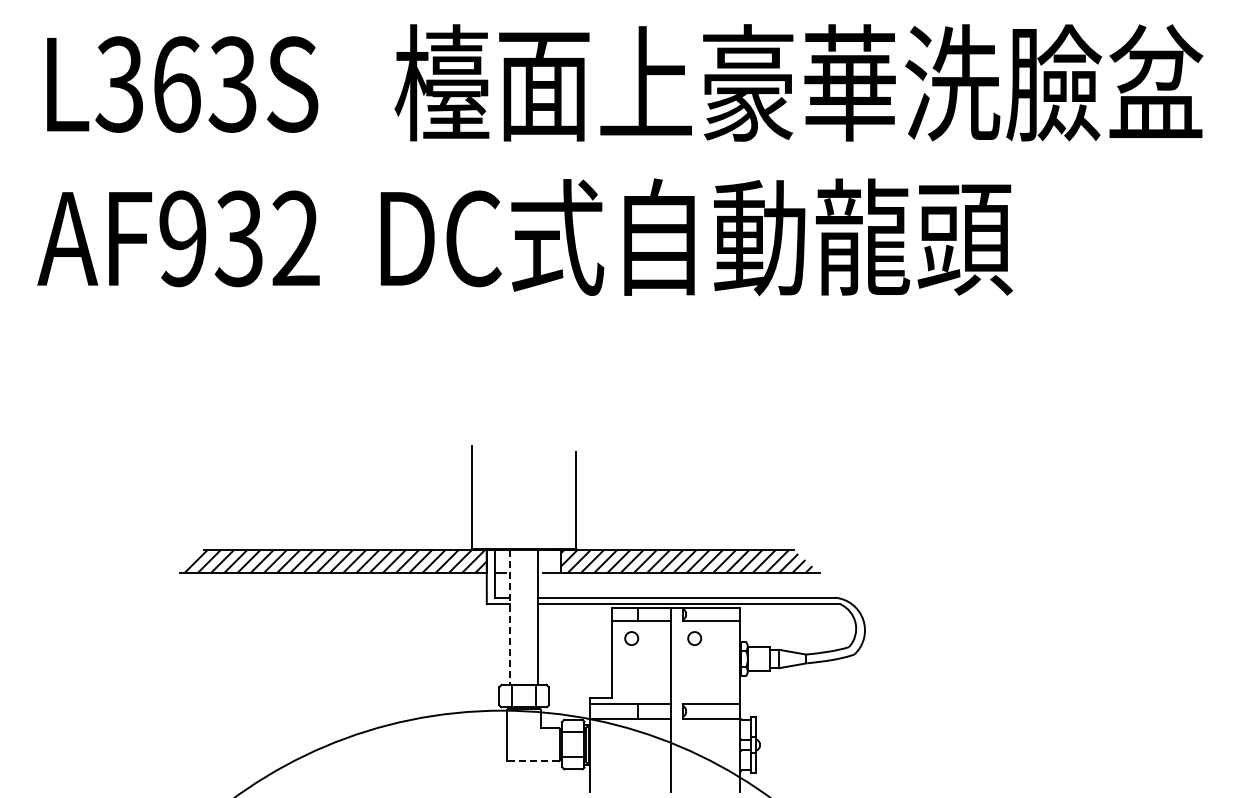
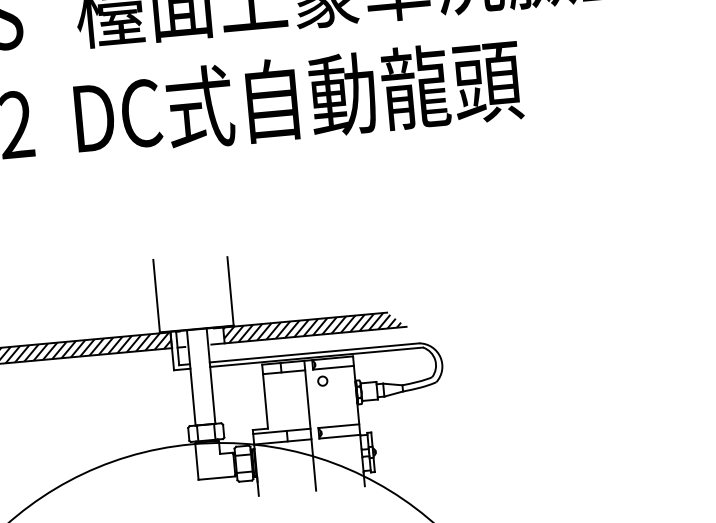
line: (510, 617) -> (191, 378), dashed -> solid
circle: (631, 638) -> (278, 385), removed
line: (532, 761) -> (216, 478), dashed -> solid

